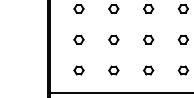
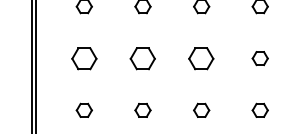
part: (78, 39) -> (83, 58), size x1.6
part: (113, 39) -> (142, 58), size x1.6
part: (148, 39) -> (201, 58), size x1.6

